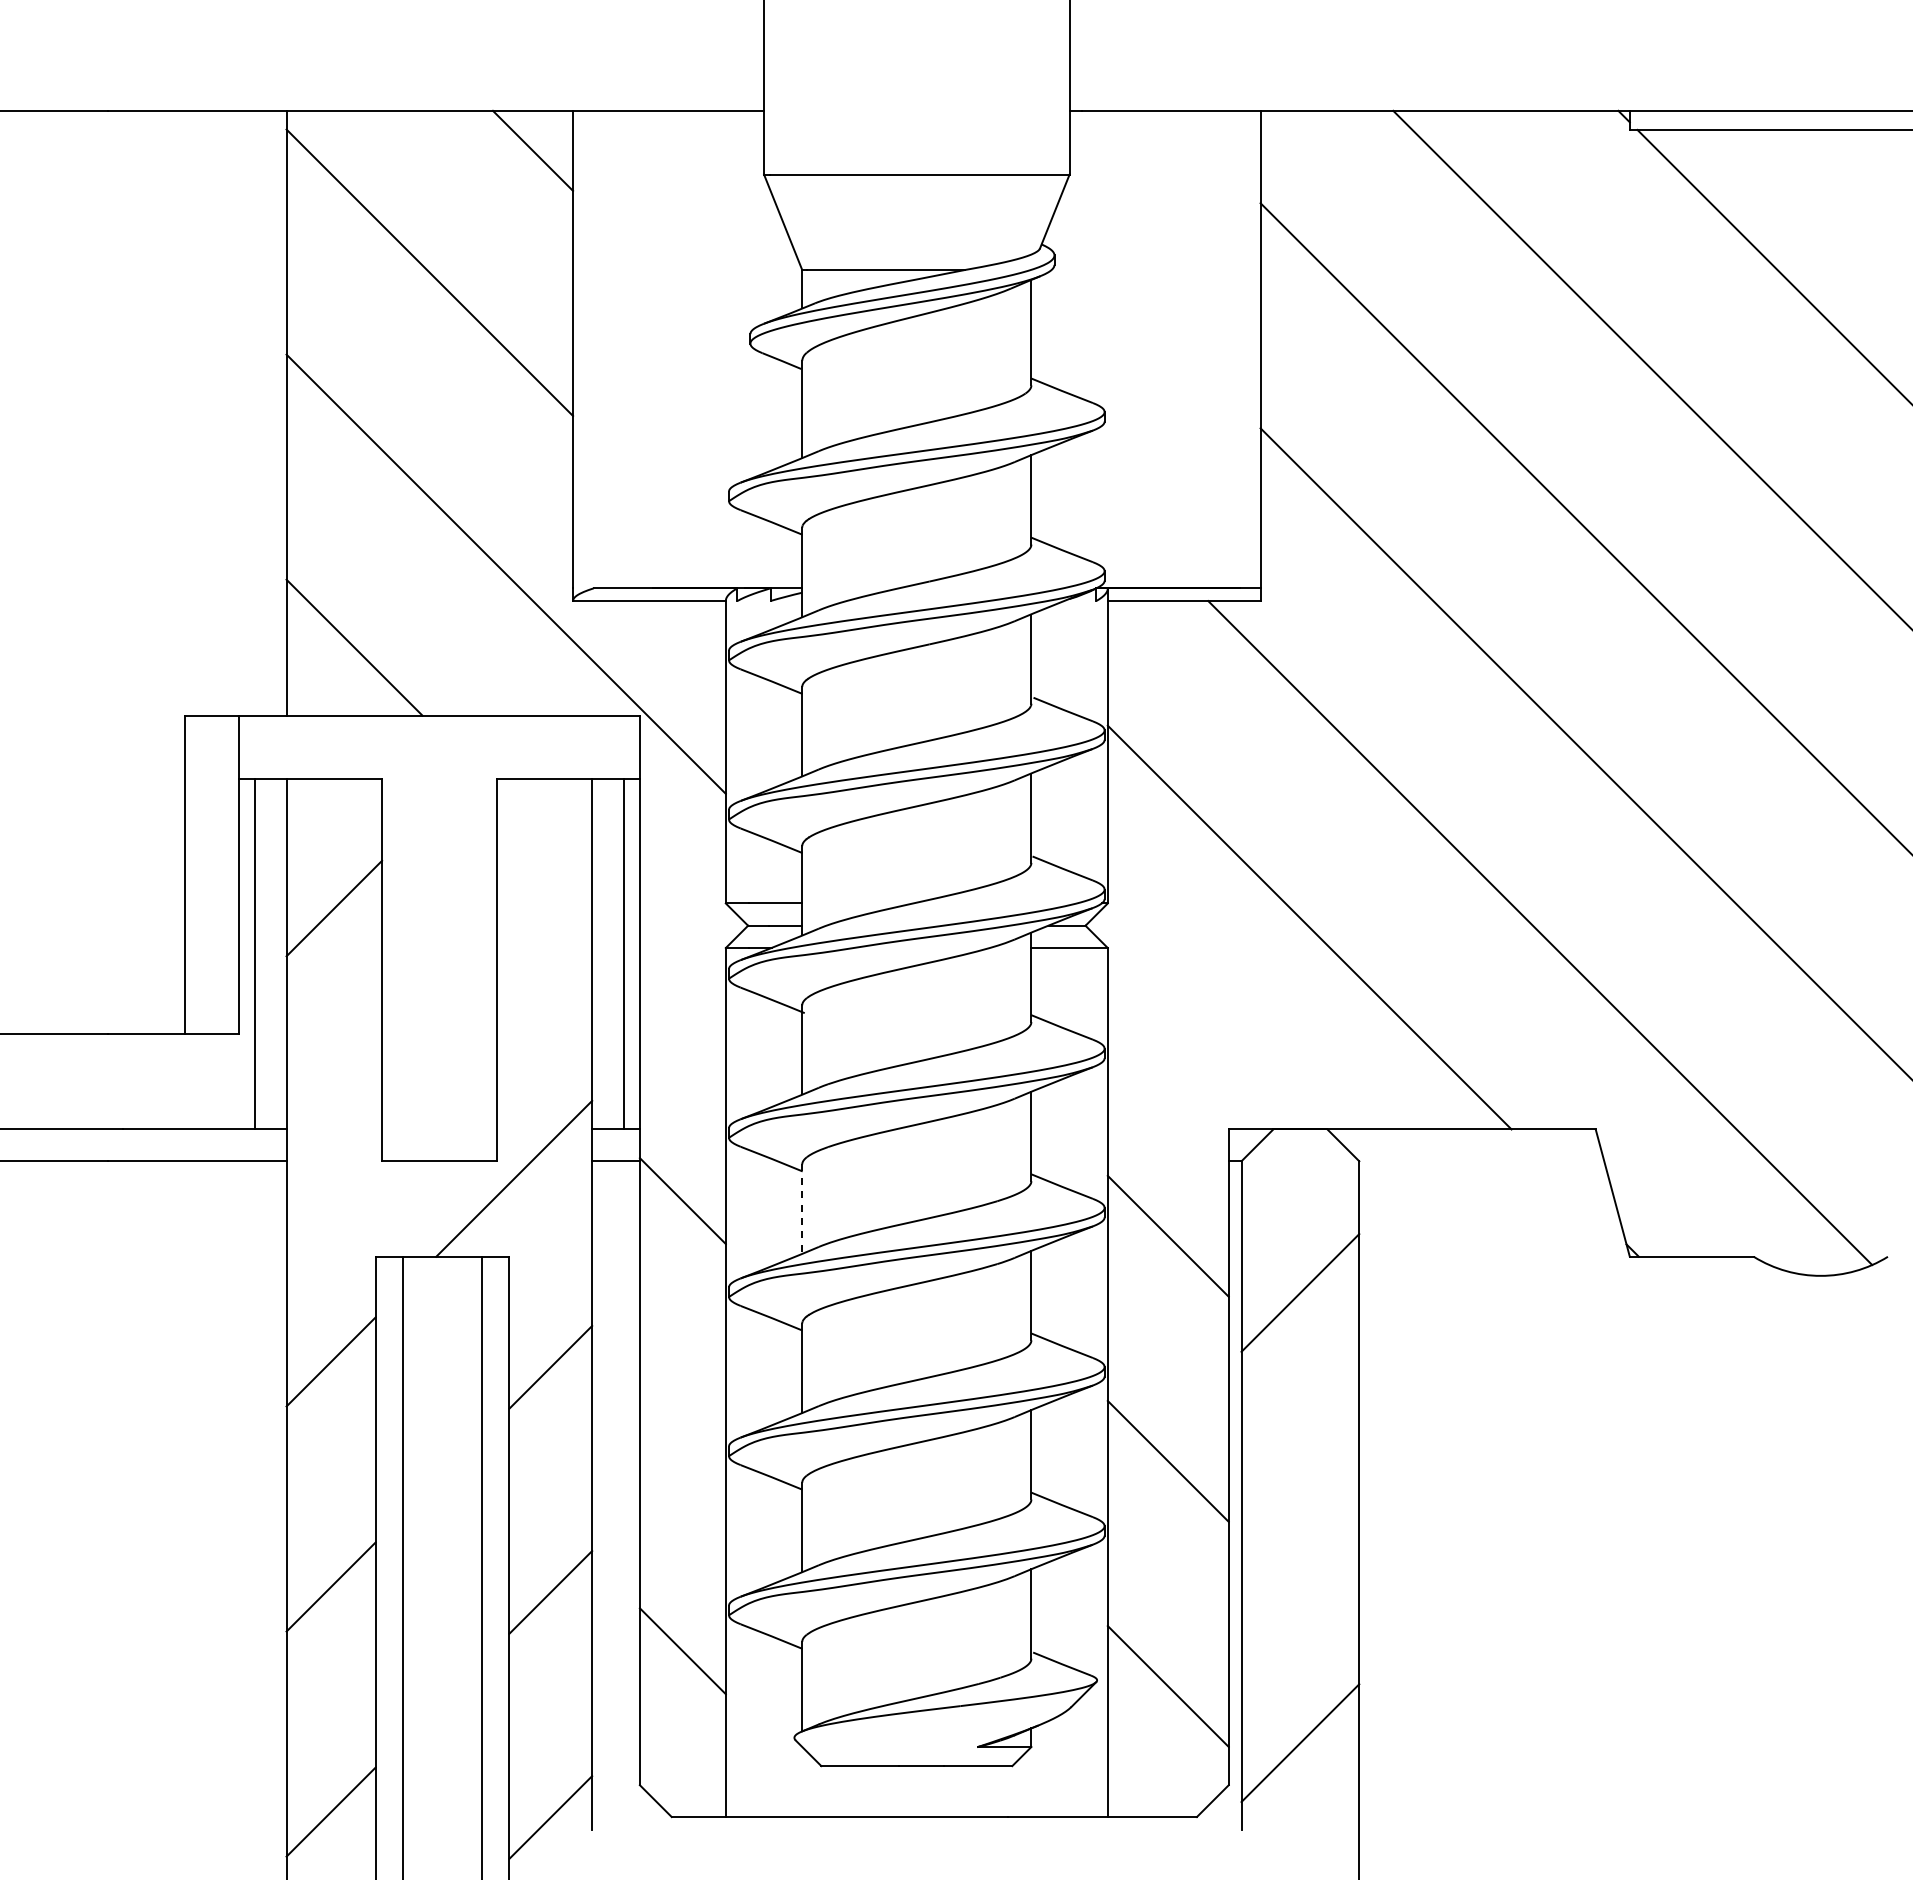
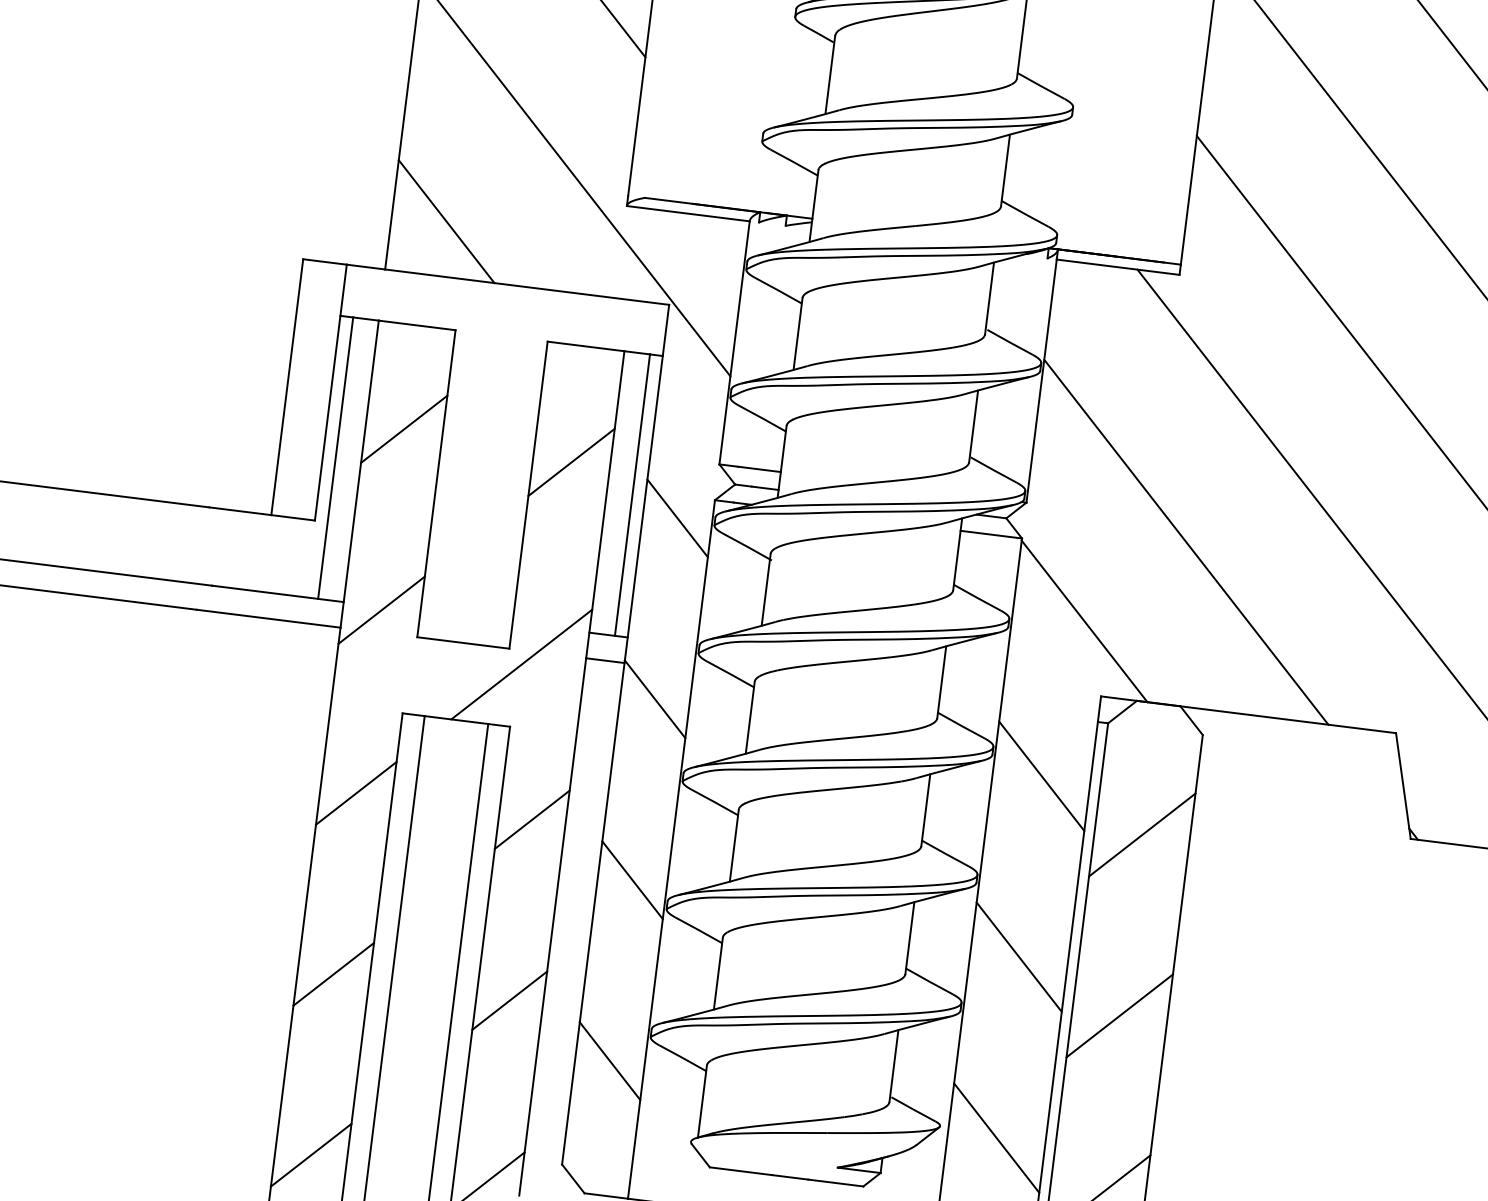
line: (544, 923) -> (571, 462), added
line: (682, 975) -> (677, 517), added
line: (1196, 1039) -> (1084, 620), added
line: (334, 1133) -> (381, 610), added
line: (802, 1209) -> (750, 718), dashed -> solid
line: (682, 1426) -> (632, 880), added
line: (1300, 1517) -> (1119, 1015), added

